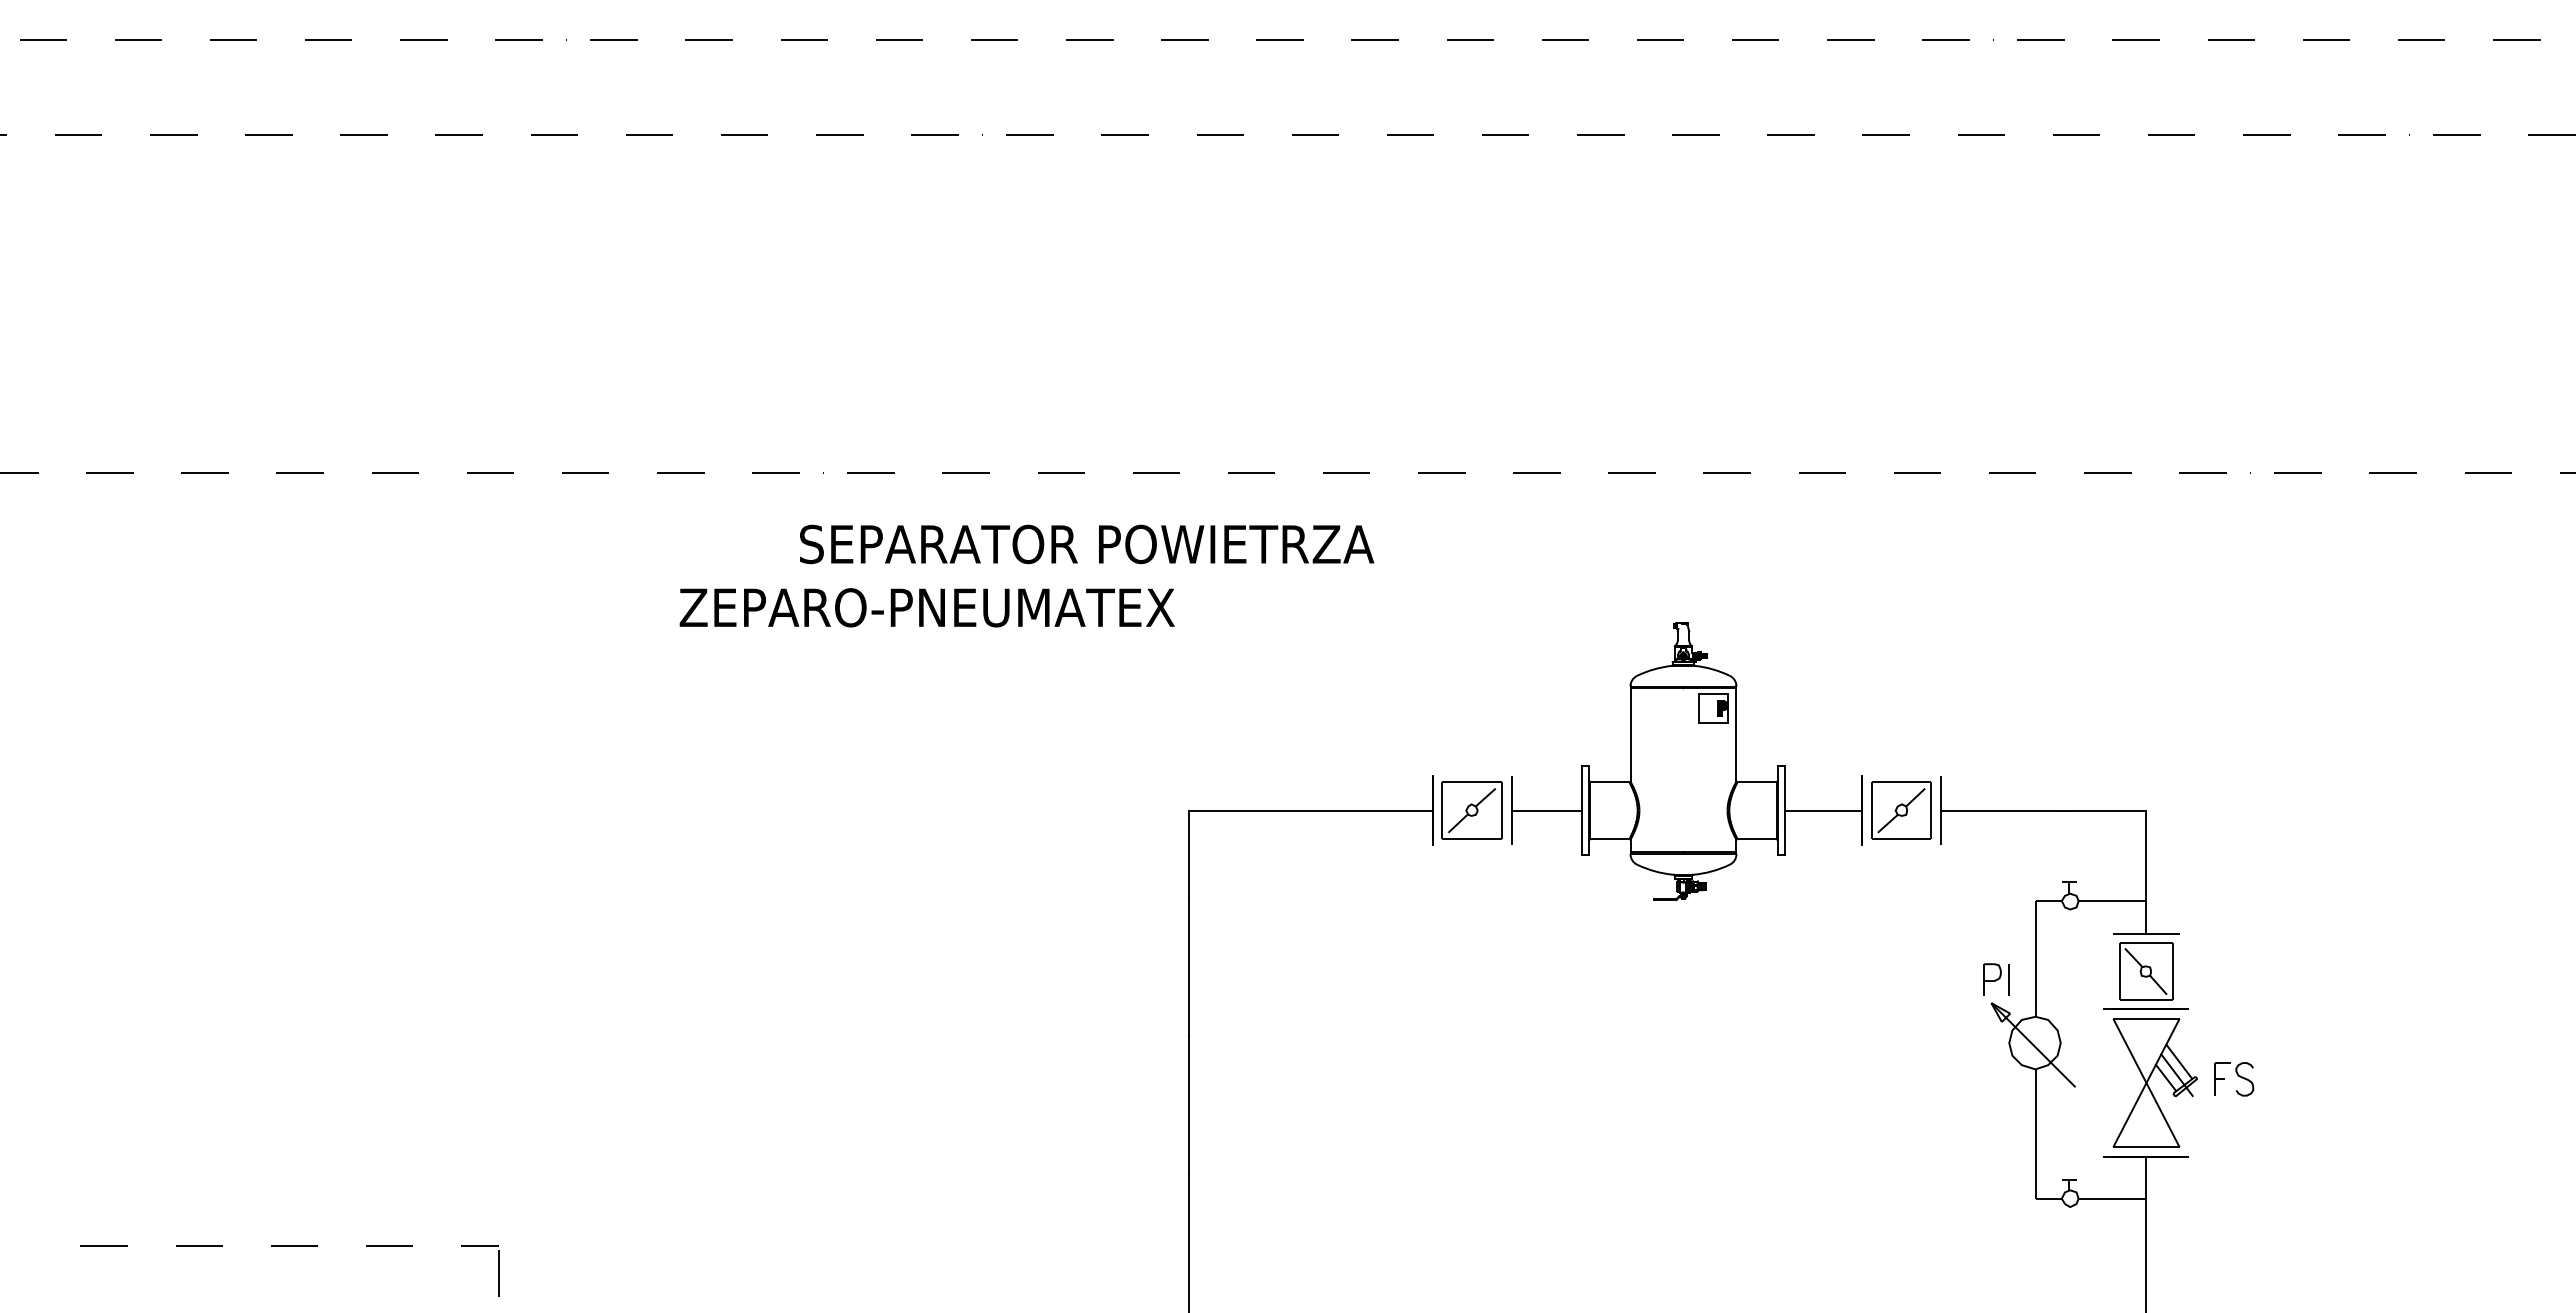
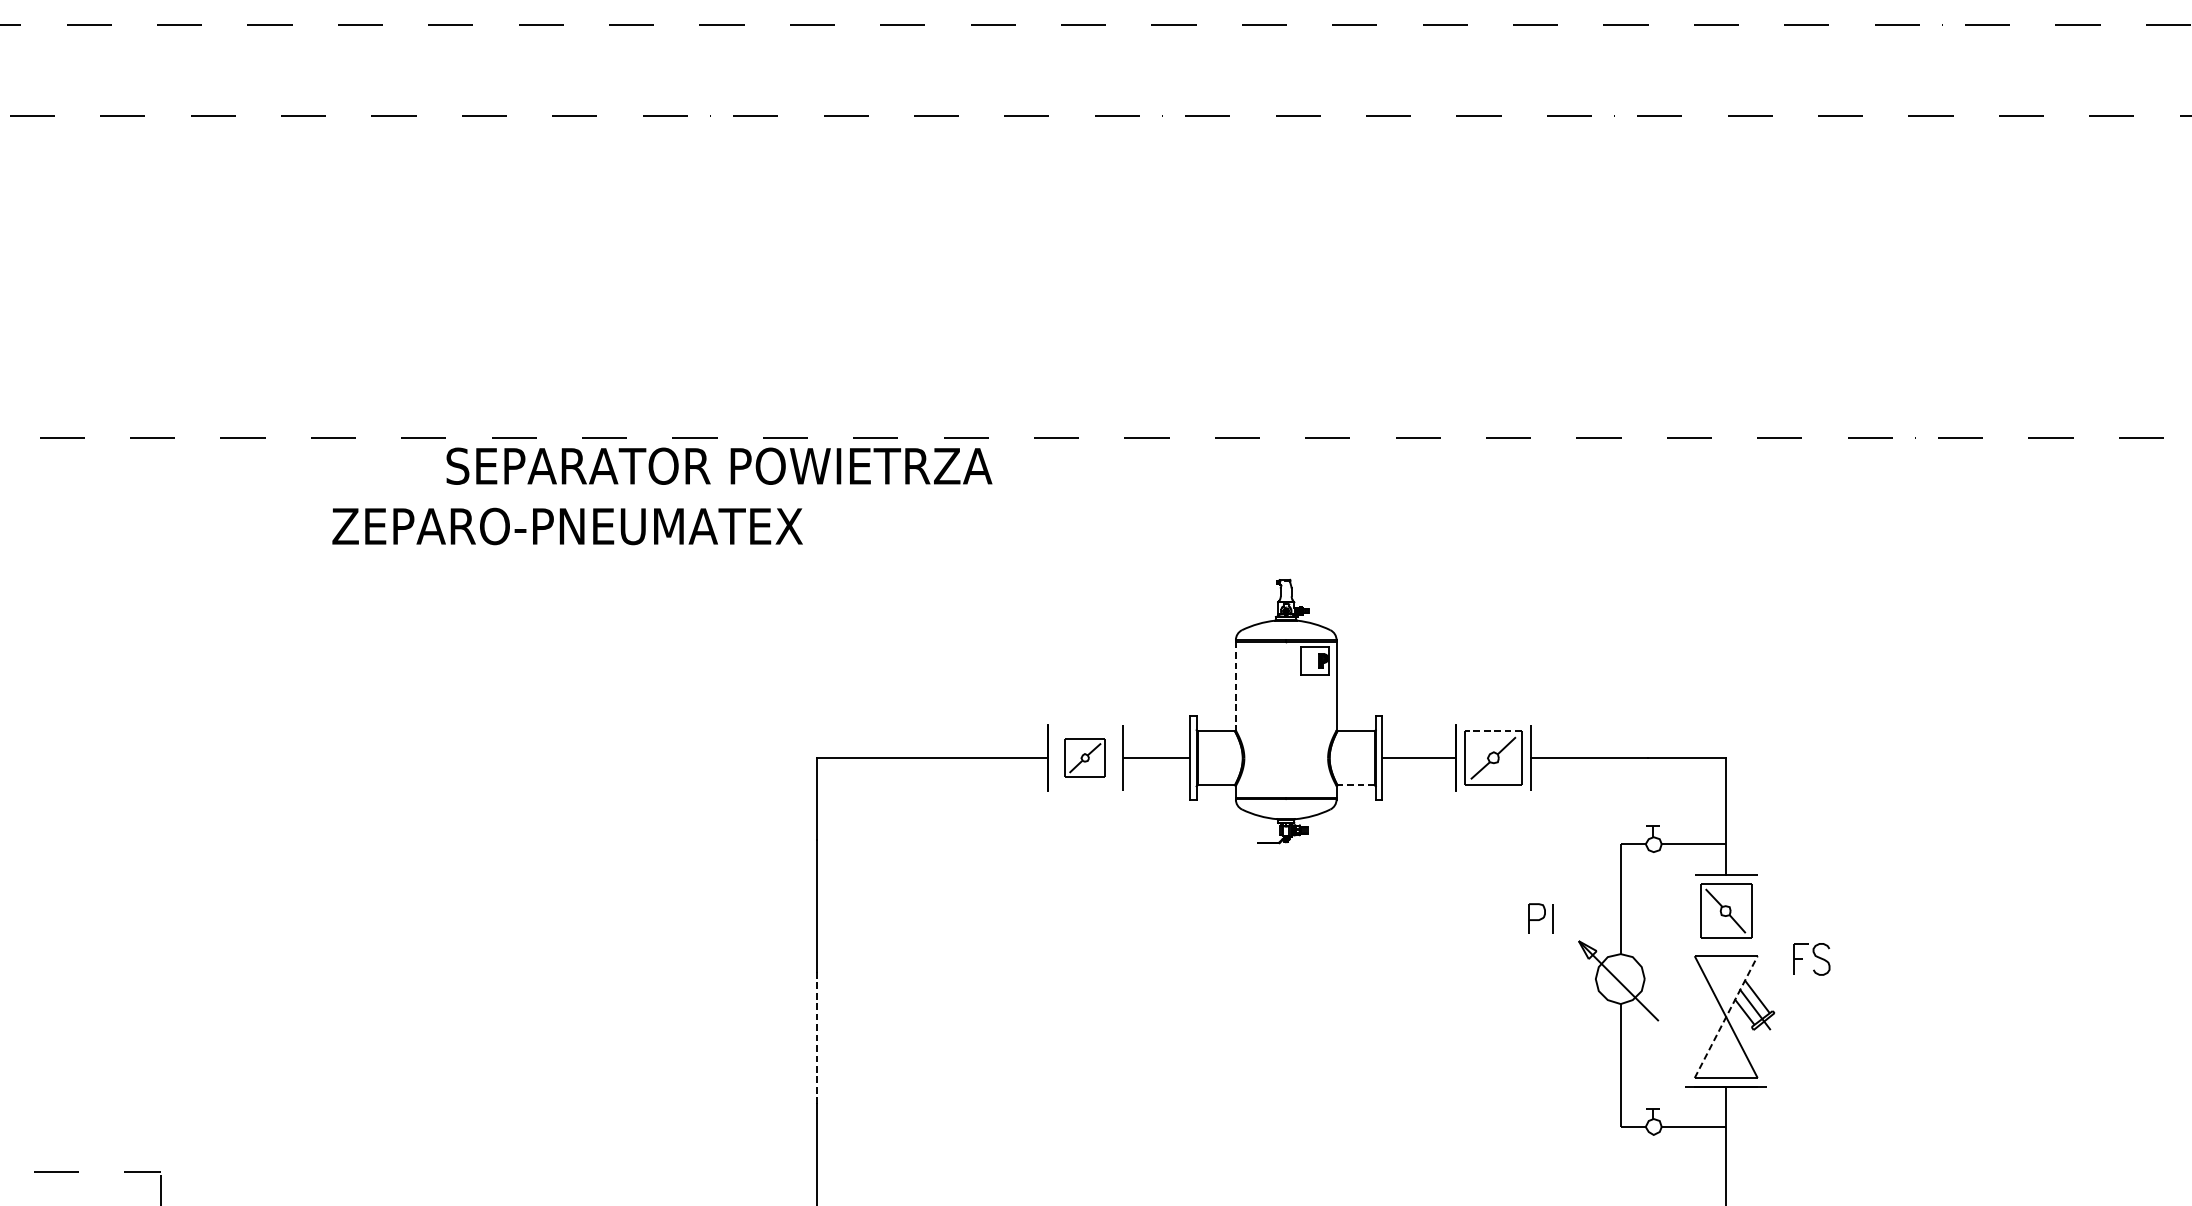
text: (1026, 575) -> (661, 495), moved
line: (1630, 734) -> (1235, 685), solid -> dashed
line: (1901, 782) -> (1493, 731), solid -> dashed
part: (1471, 810) -> (1084, 758), size x0.7
line: (1757, 839) -> (1356, 785), solid -> dashed
part: (1996, 979) -> (1540, 918), moved
line: (2145, 1008) -> (1725, 946), removed
part: (2234, 1079) -> (1811, 959), moved
line: (2146, 1082) -> (1726, 1016), solid -> dashed
line: (1189, 1104) -> (816, 1037), solid -> dashed

